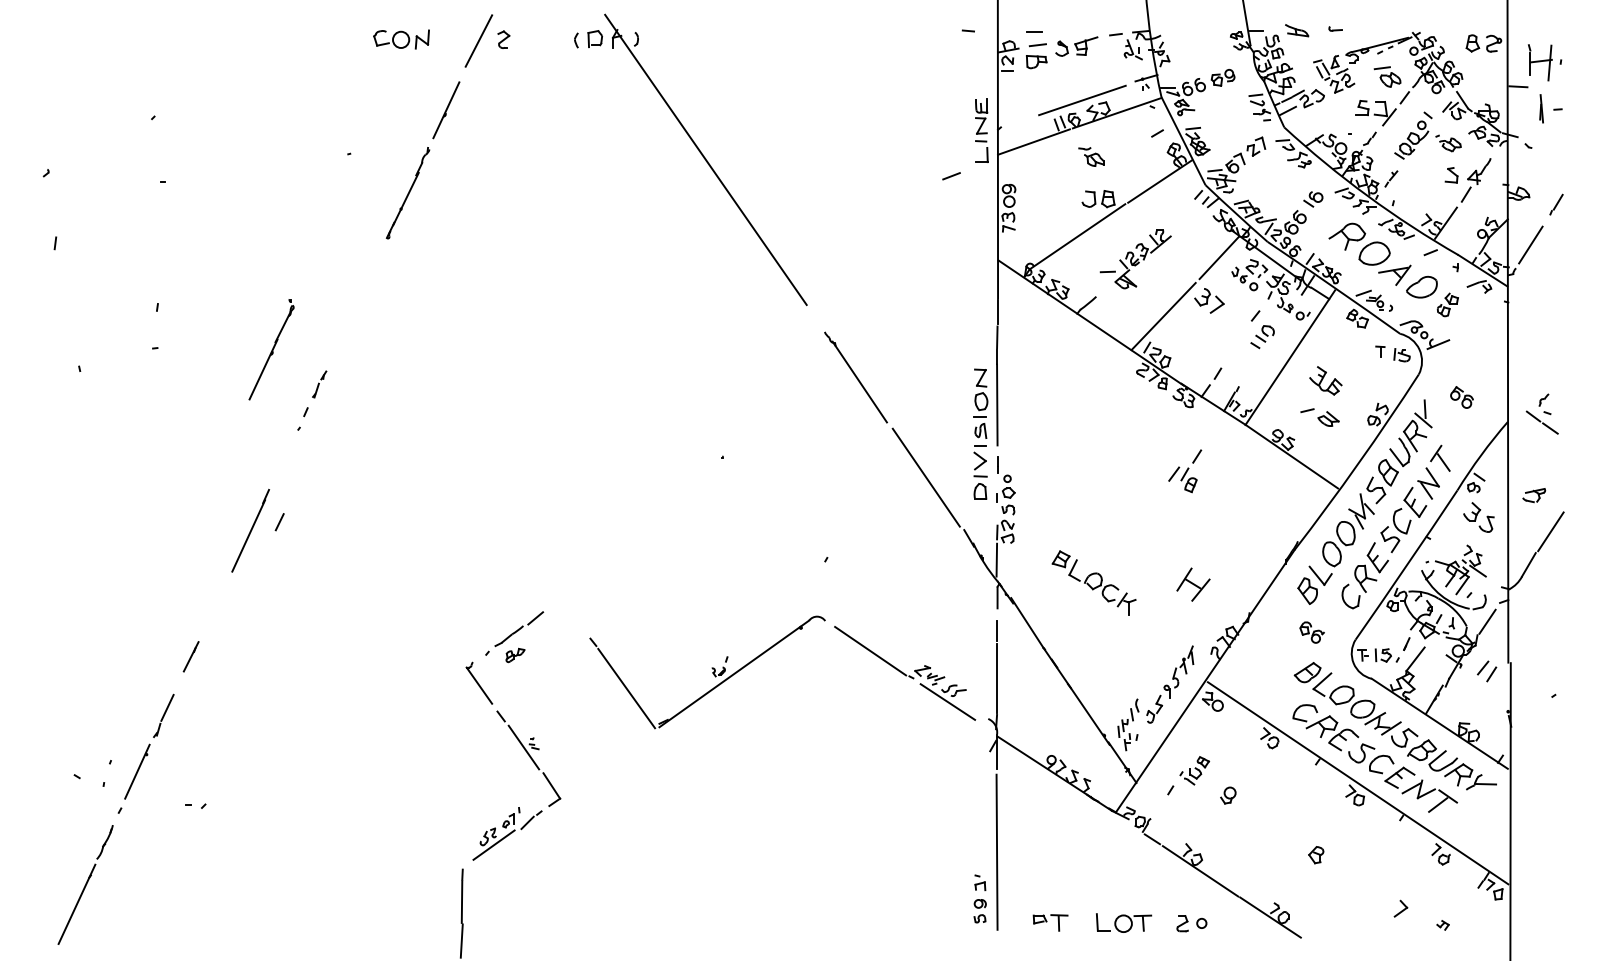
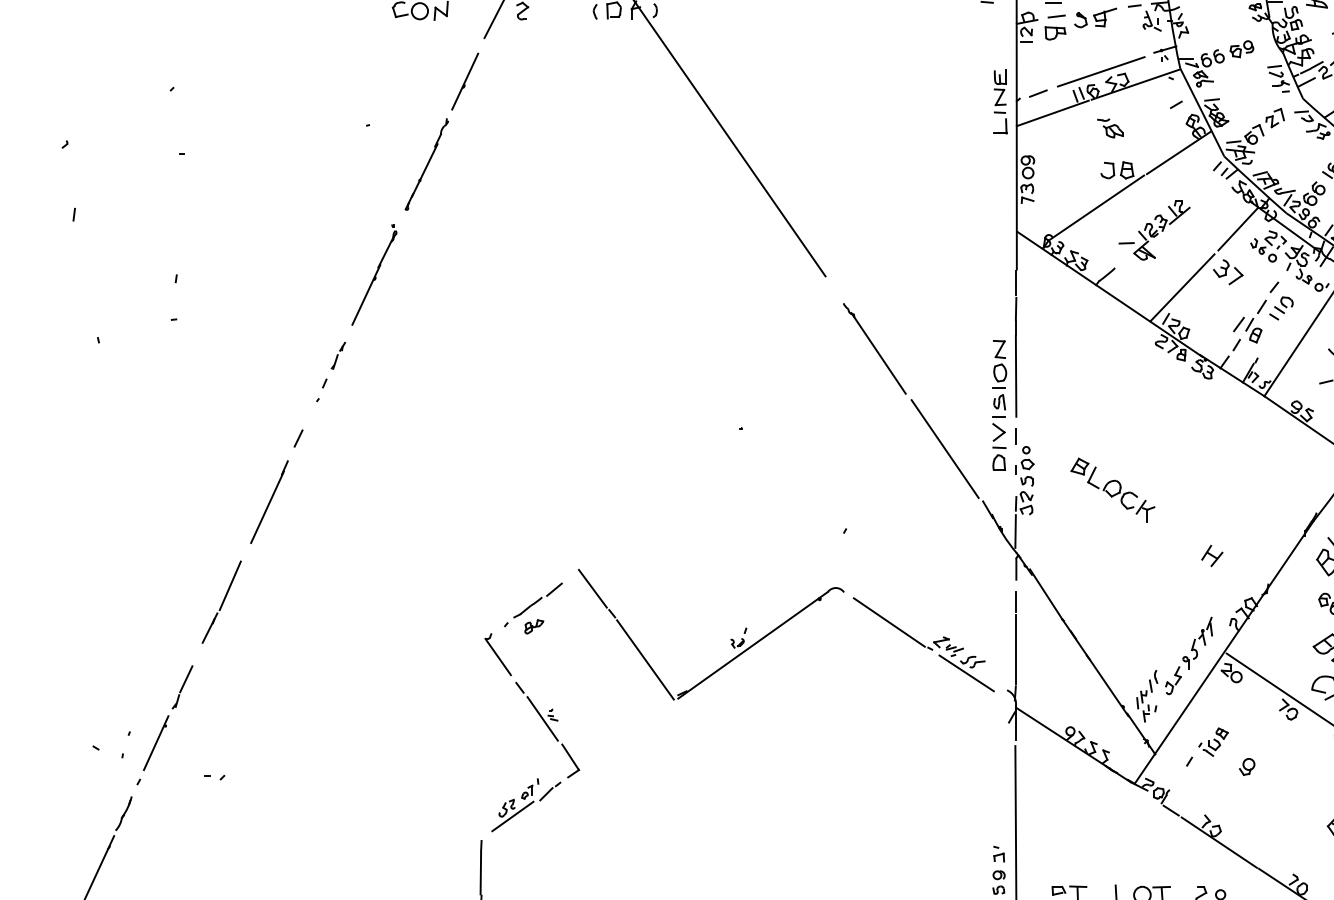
line: (951, 176) -> (1038, 93), moved
part: (271, 349) -> (374, 274), moved
part: (1185, 471) -> (1250, 321), moved
line: (279, 522) -> (298, 438), moved
part: (1093, 582) -> (1112, 489), moved
part: (1193, 584) -> (1212, 555), size x0.62
line: (211, 614) -> (230, 585), added
line: (574, 617) -> (593, 588), added

